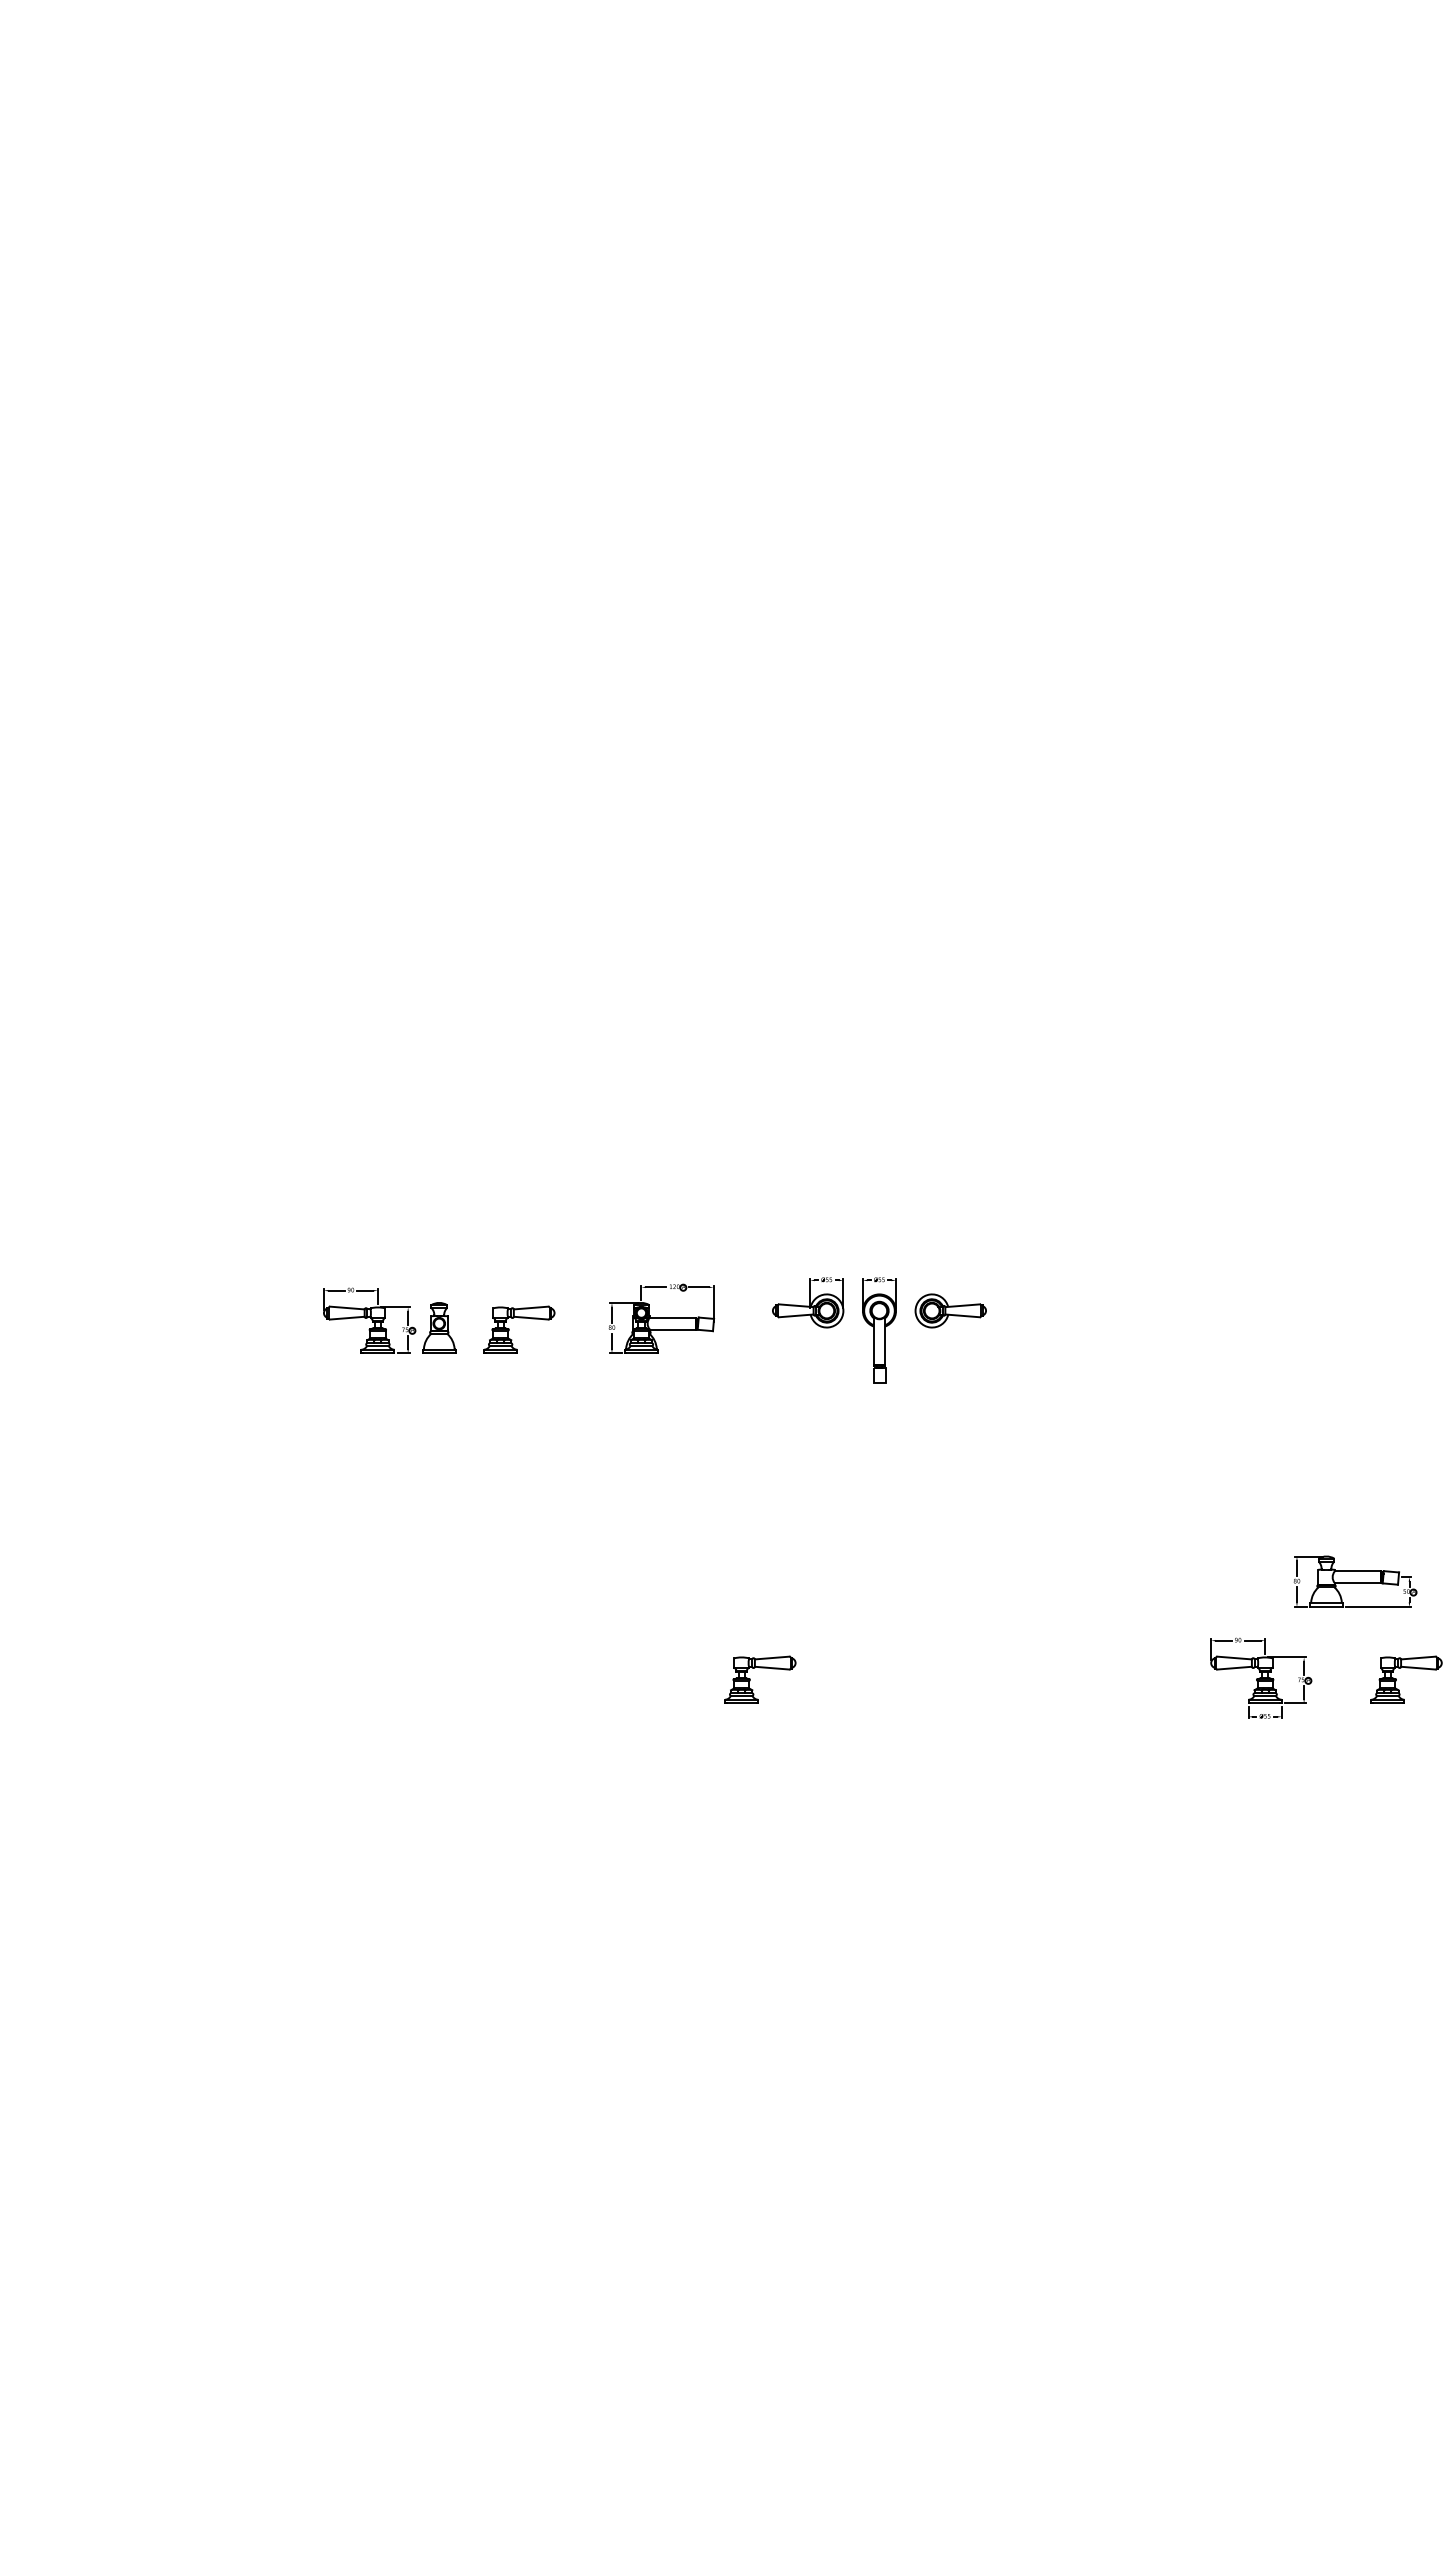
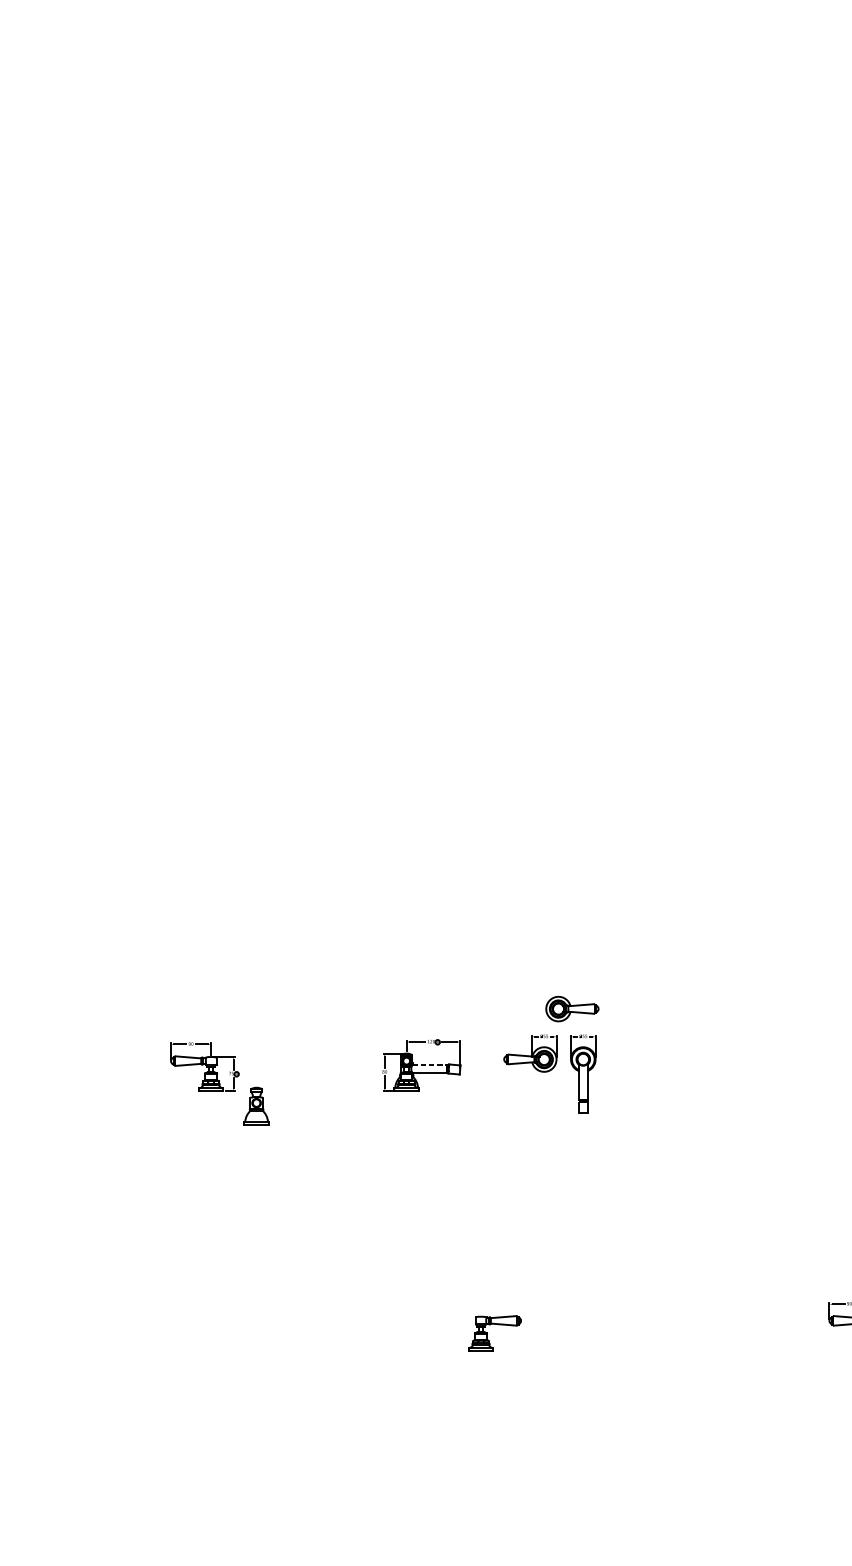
part: (950, 1310) -> (572, 1008), moved
line: (673, 1317) -> (430, 1064), solid -> dashed
part: (439, 1327) -> (256, 1105), moved
part: (509, 1329) -> (308, 1073), removed

